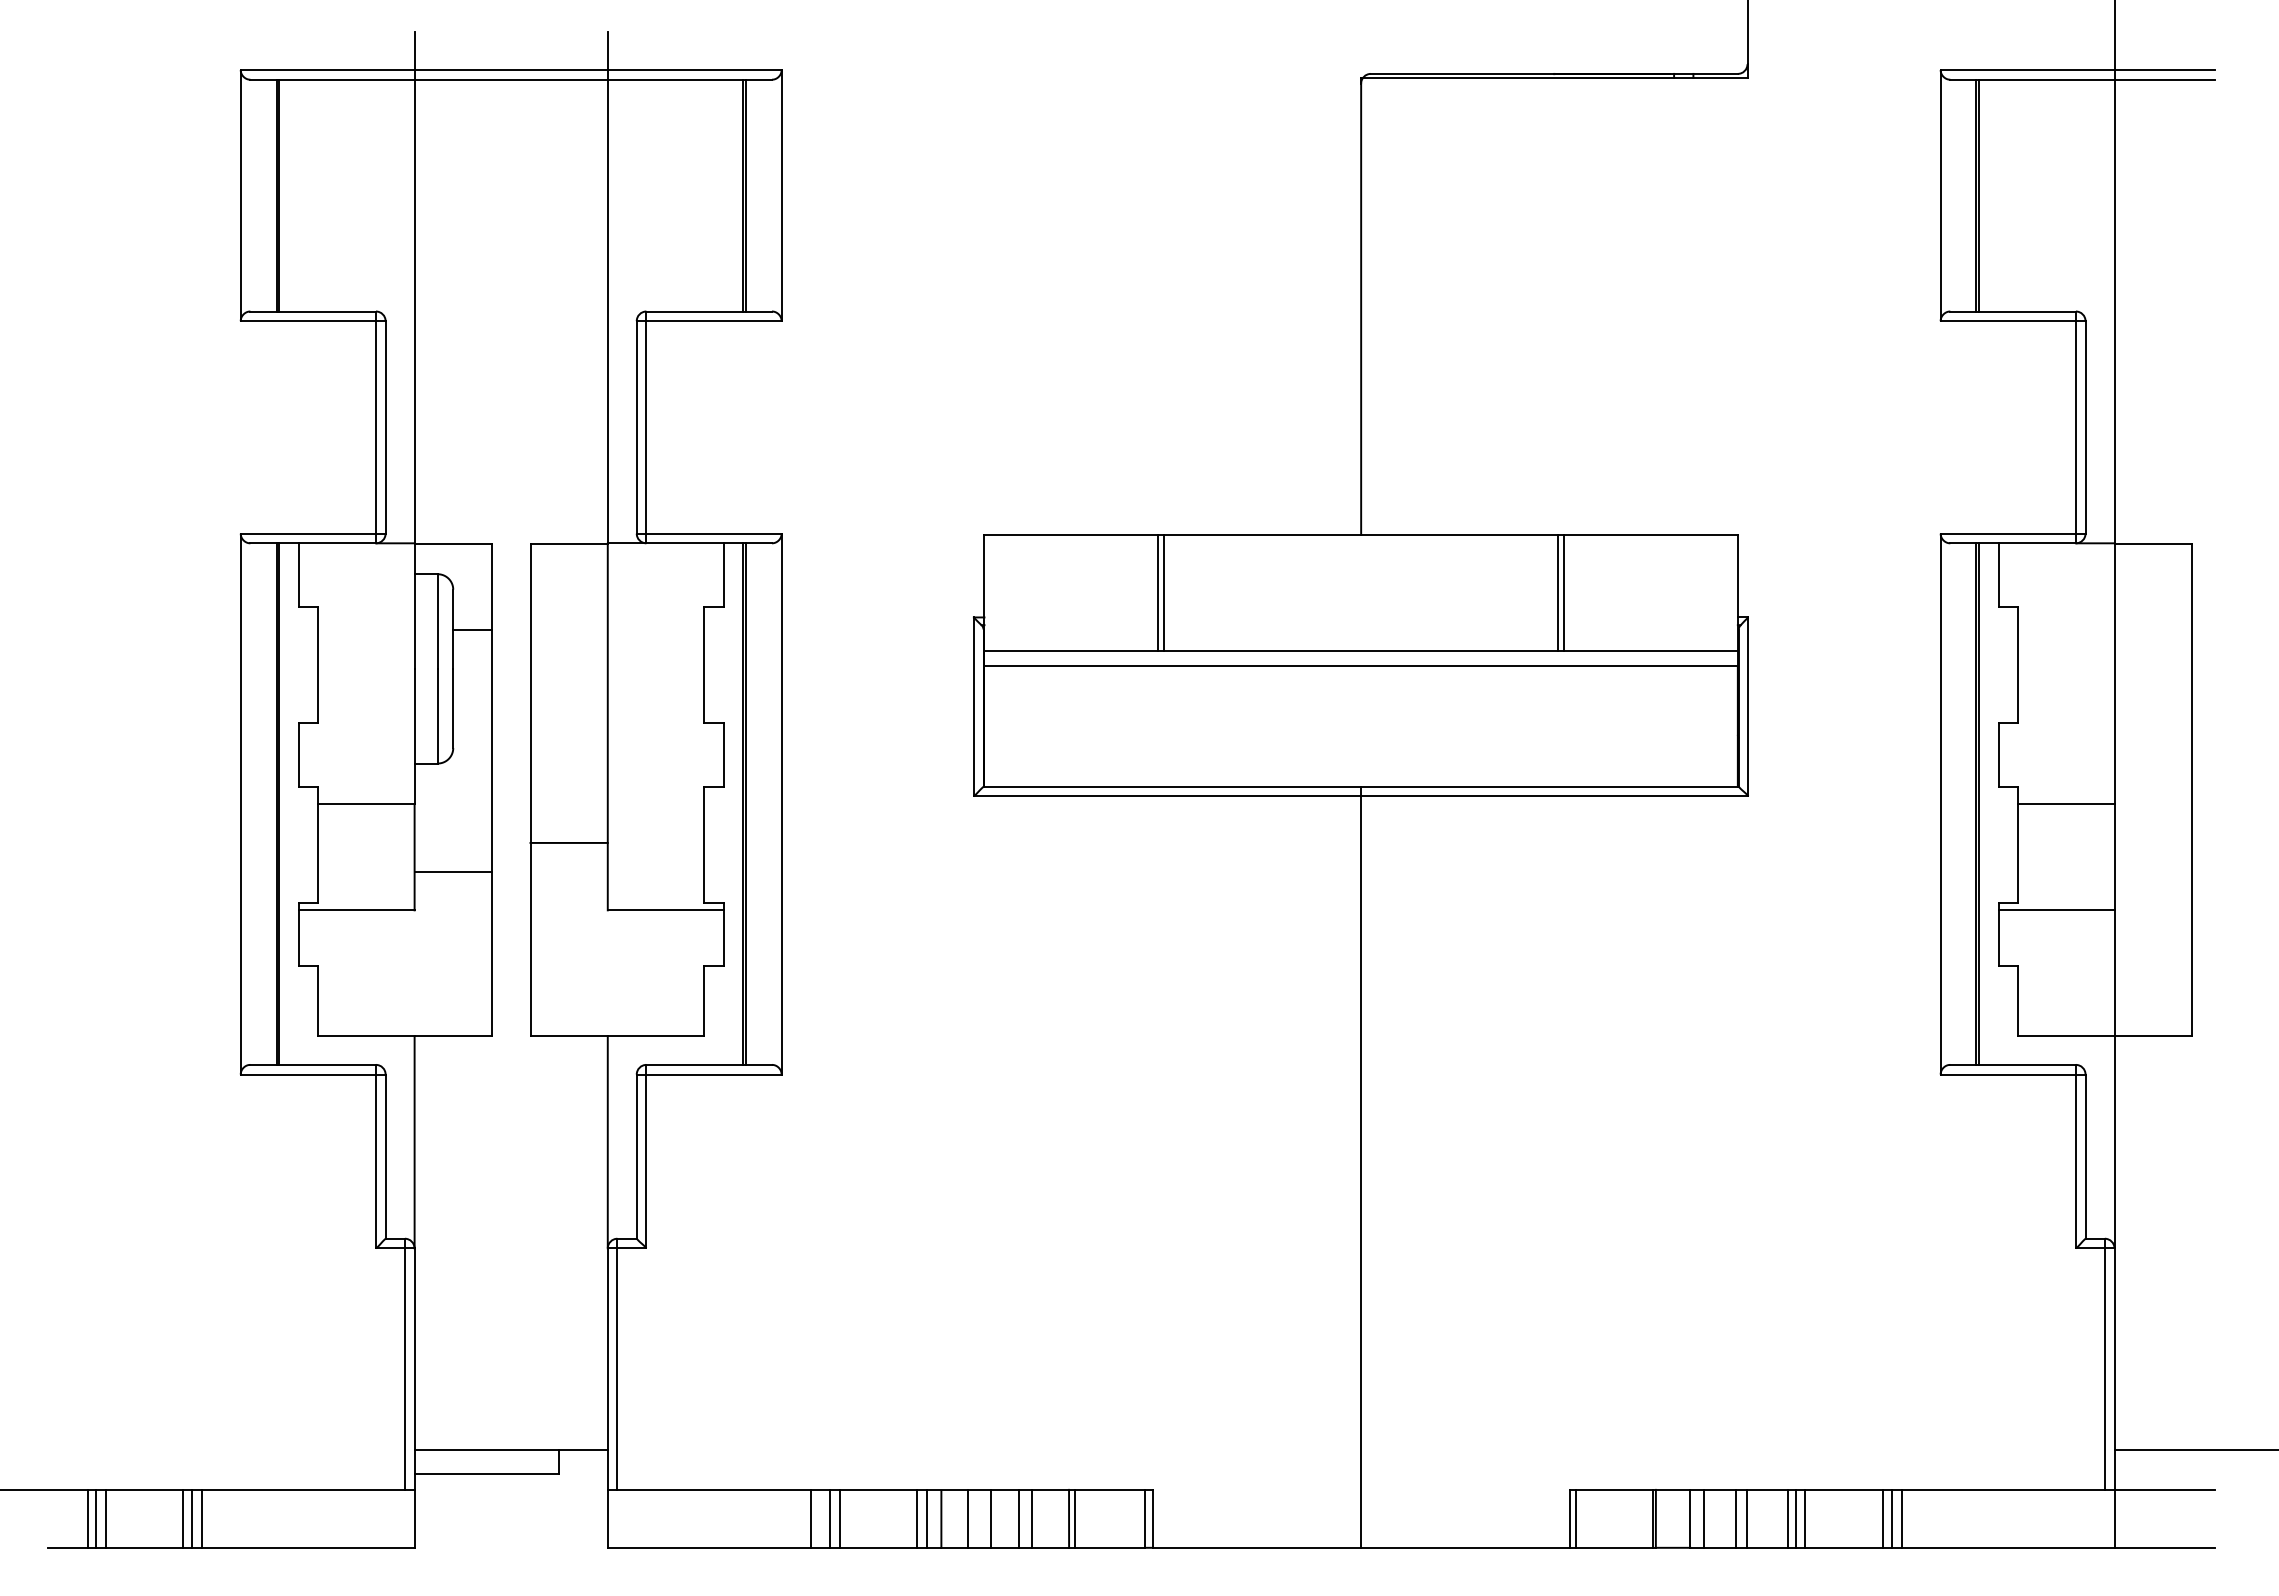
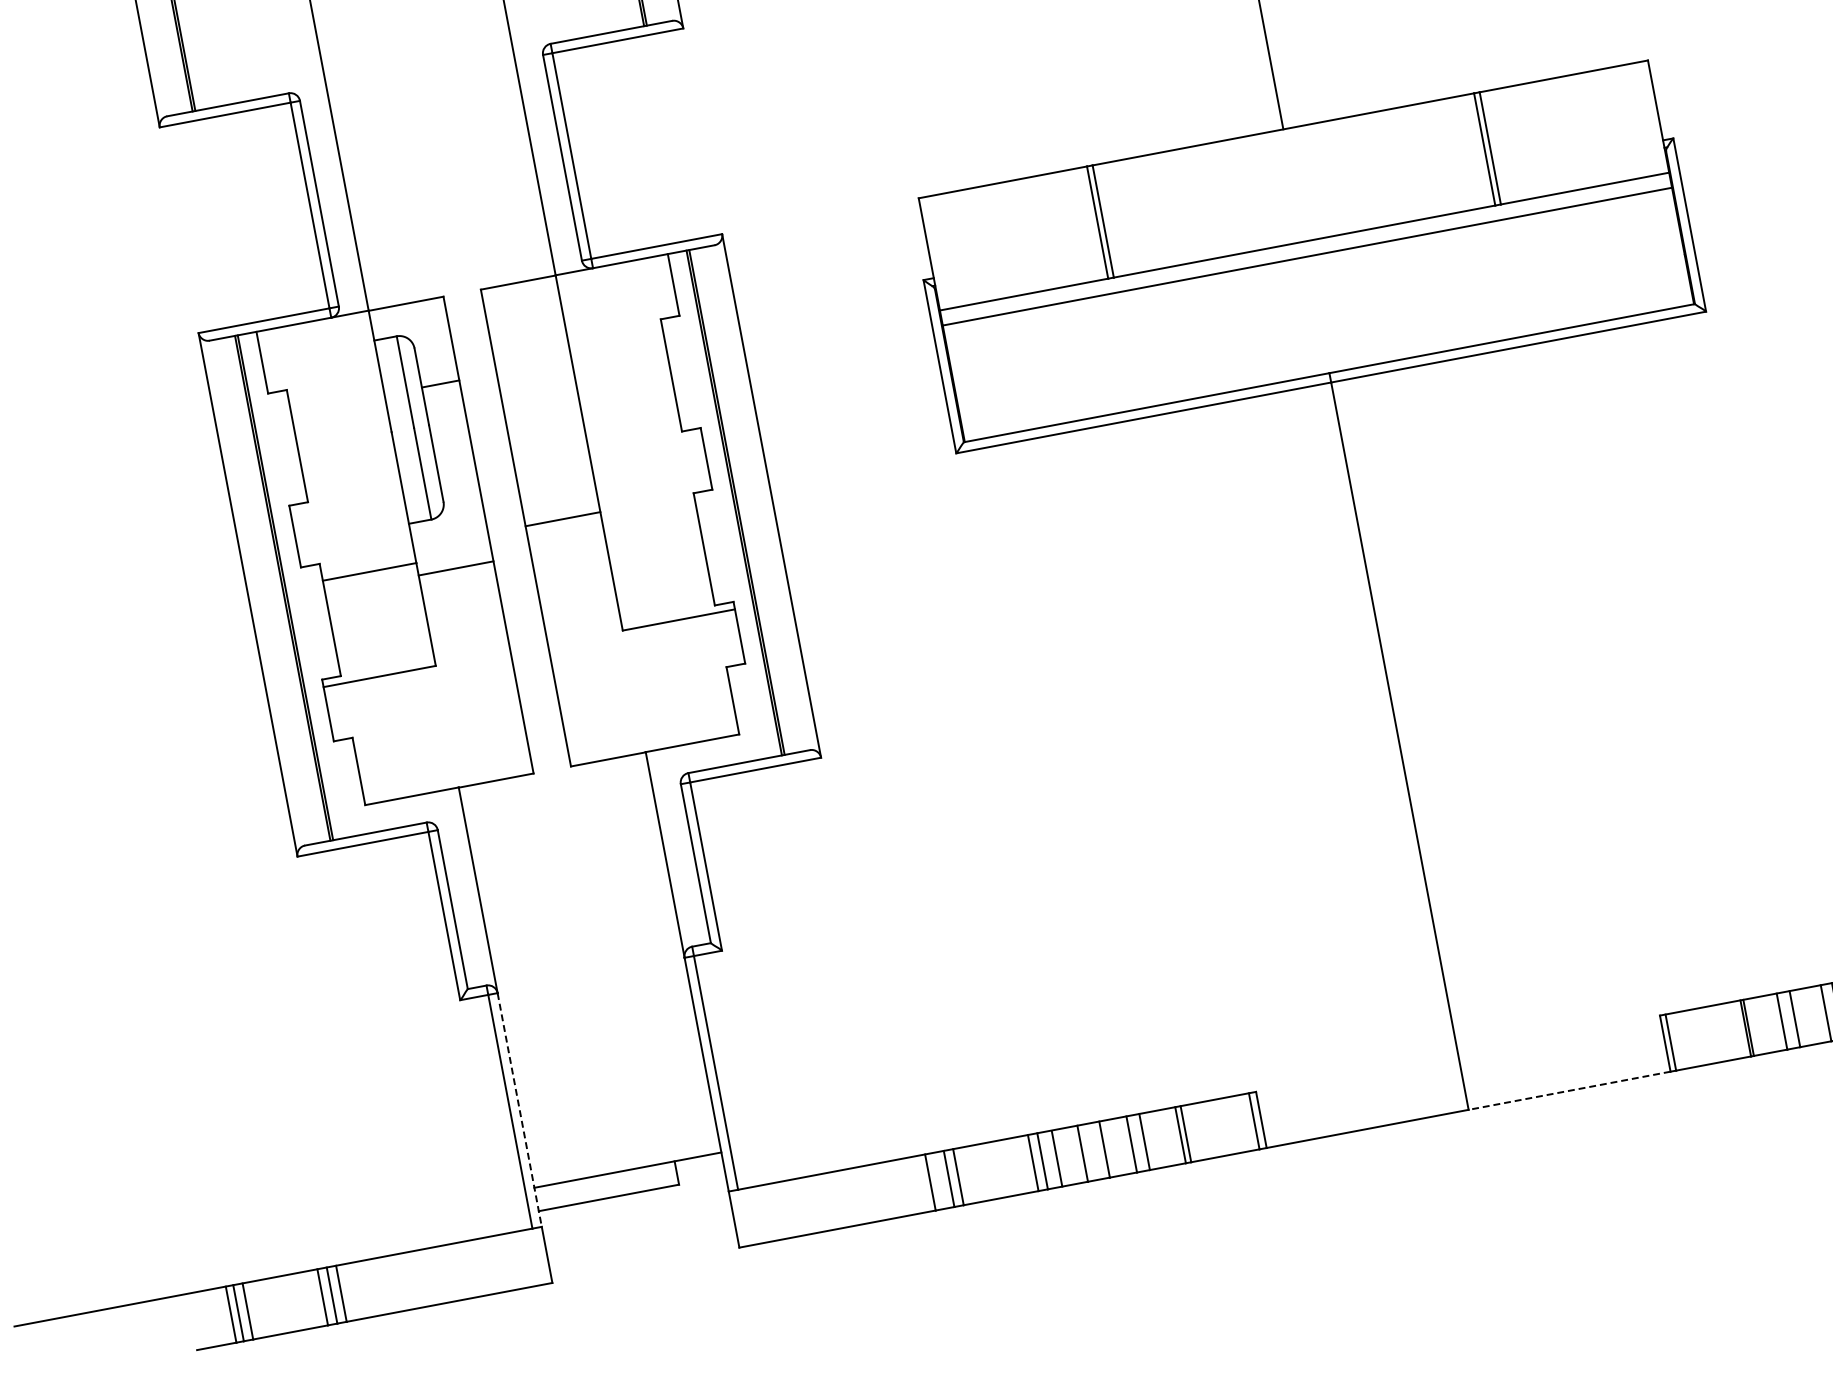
line: (568, 842) -> (562, 518), moved
line: (452, 871) -> (455, 568), moved
line: (414, 1369) -> (519, 1110), solid -> dashed
line: (1464, 1547) -> (1568, 1090), solid -> dashed

